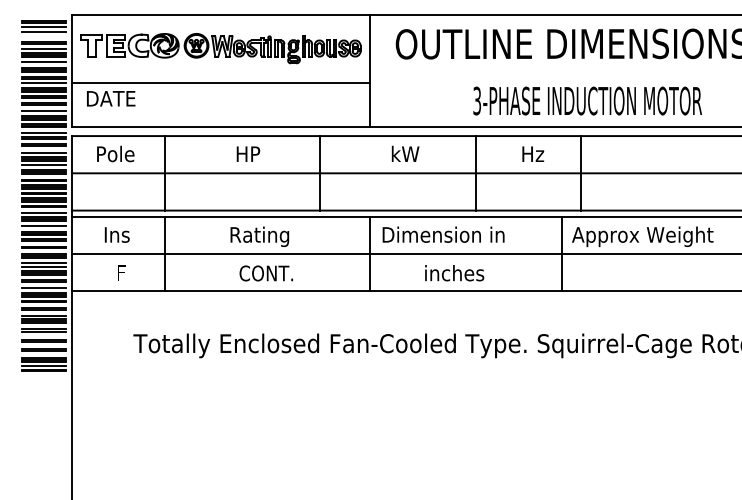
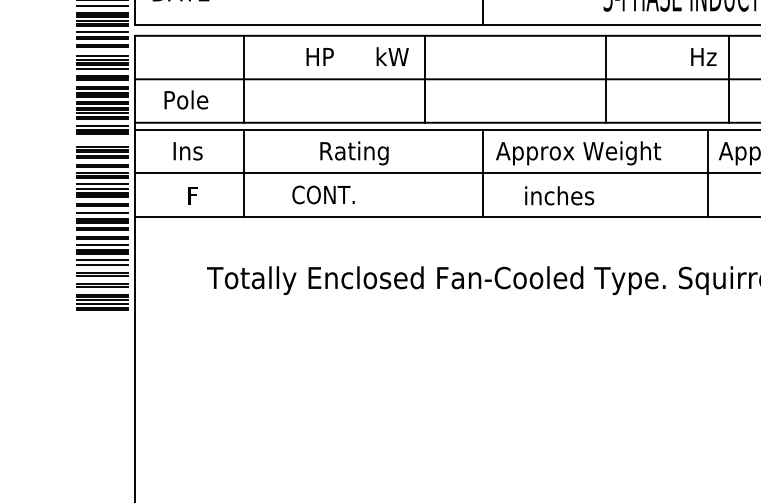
text: (115, 153) -> (186, 99), moved
text: (248, 153) -> (320, 56), moved
text: (405, 153) -> (392, 56), moved
text: (533, 153) -> (704, 56), moved
line: (43, 226) -> (102, 141), removed
text: (451, 236) -> (578, 153), Dimension in -> Approx Weight
text: (265, 273) -> (322, 195), moved
text: (454, 273) -> (559, 196), moved

